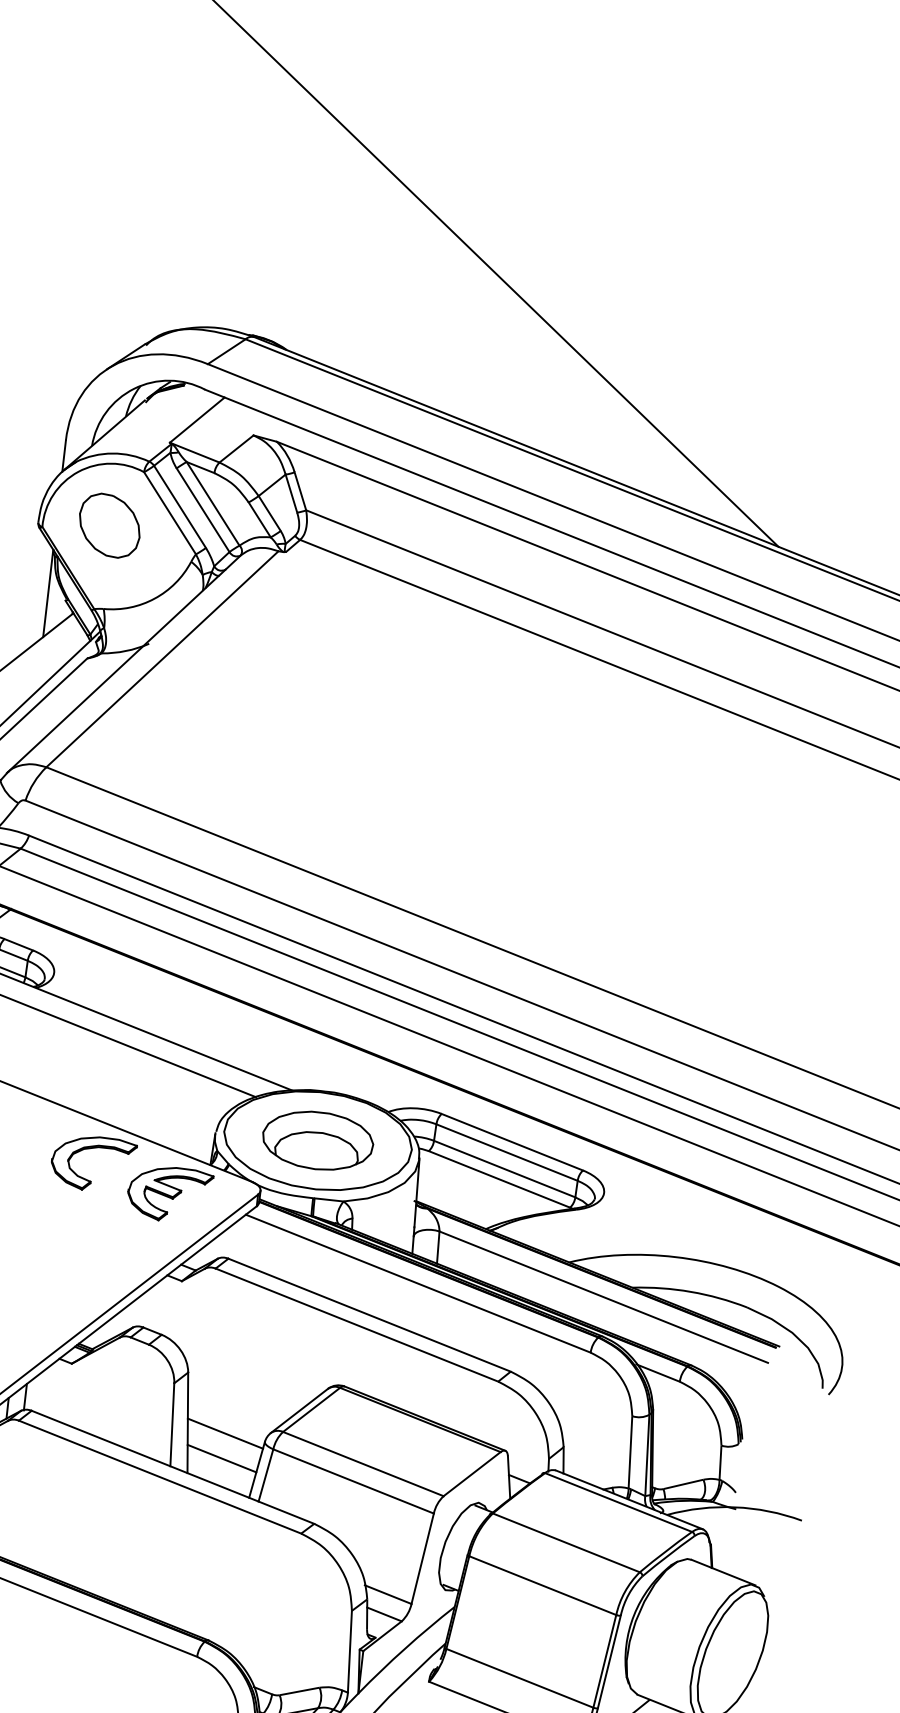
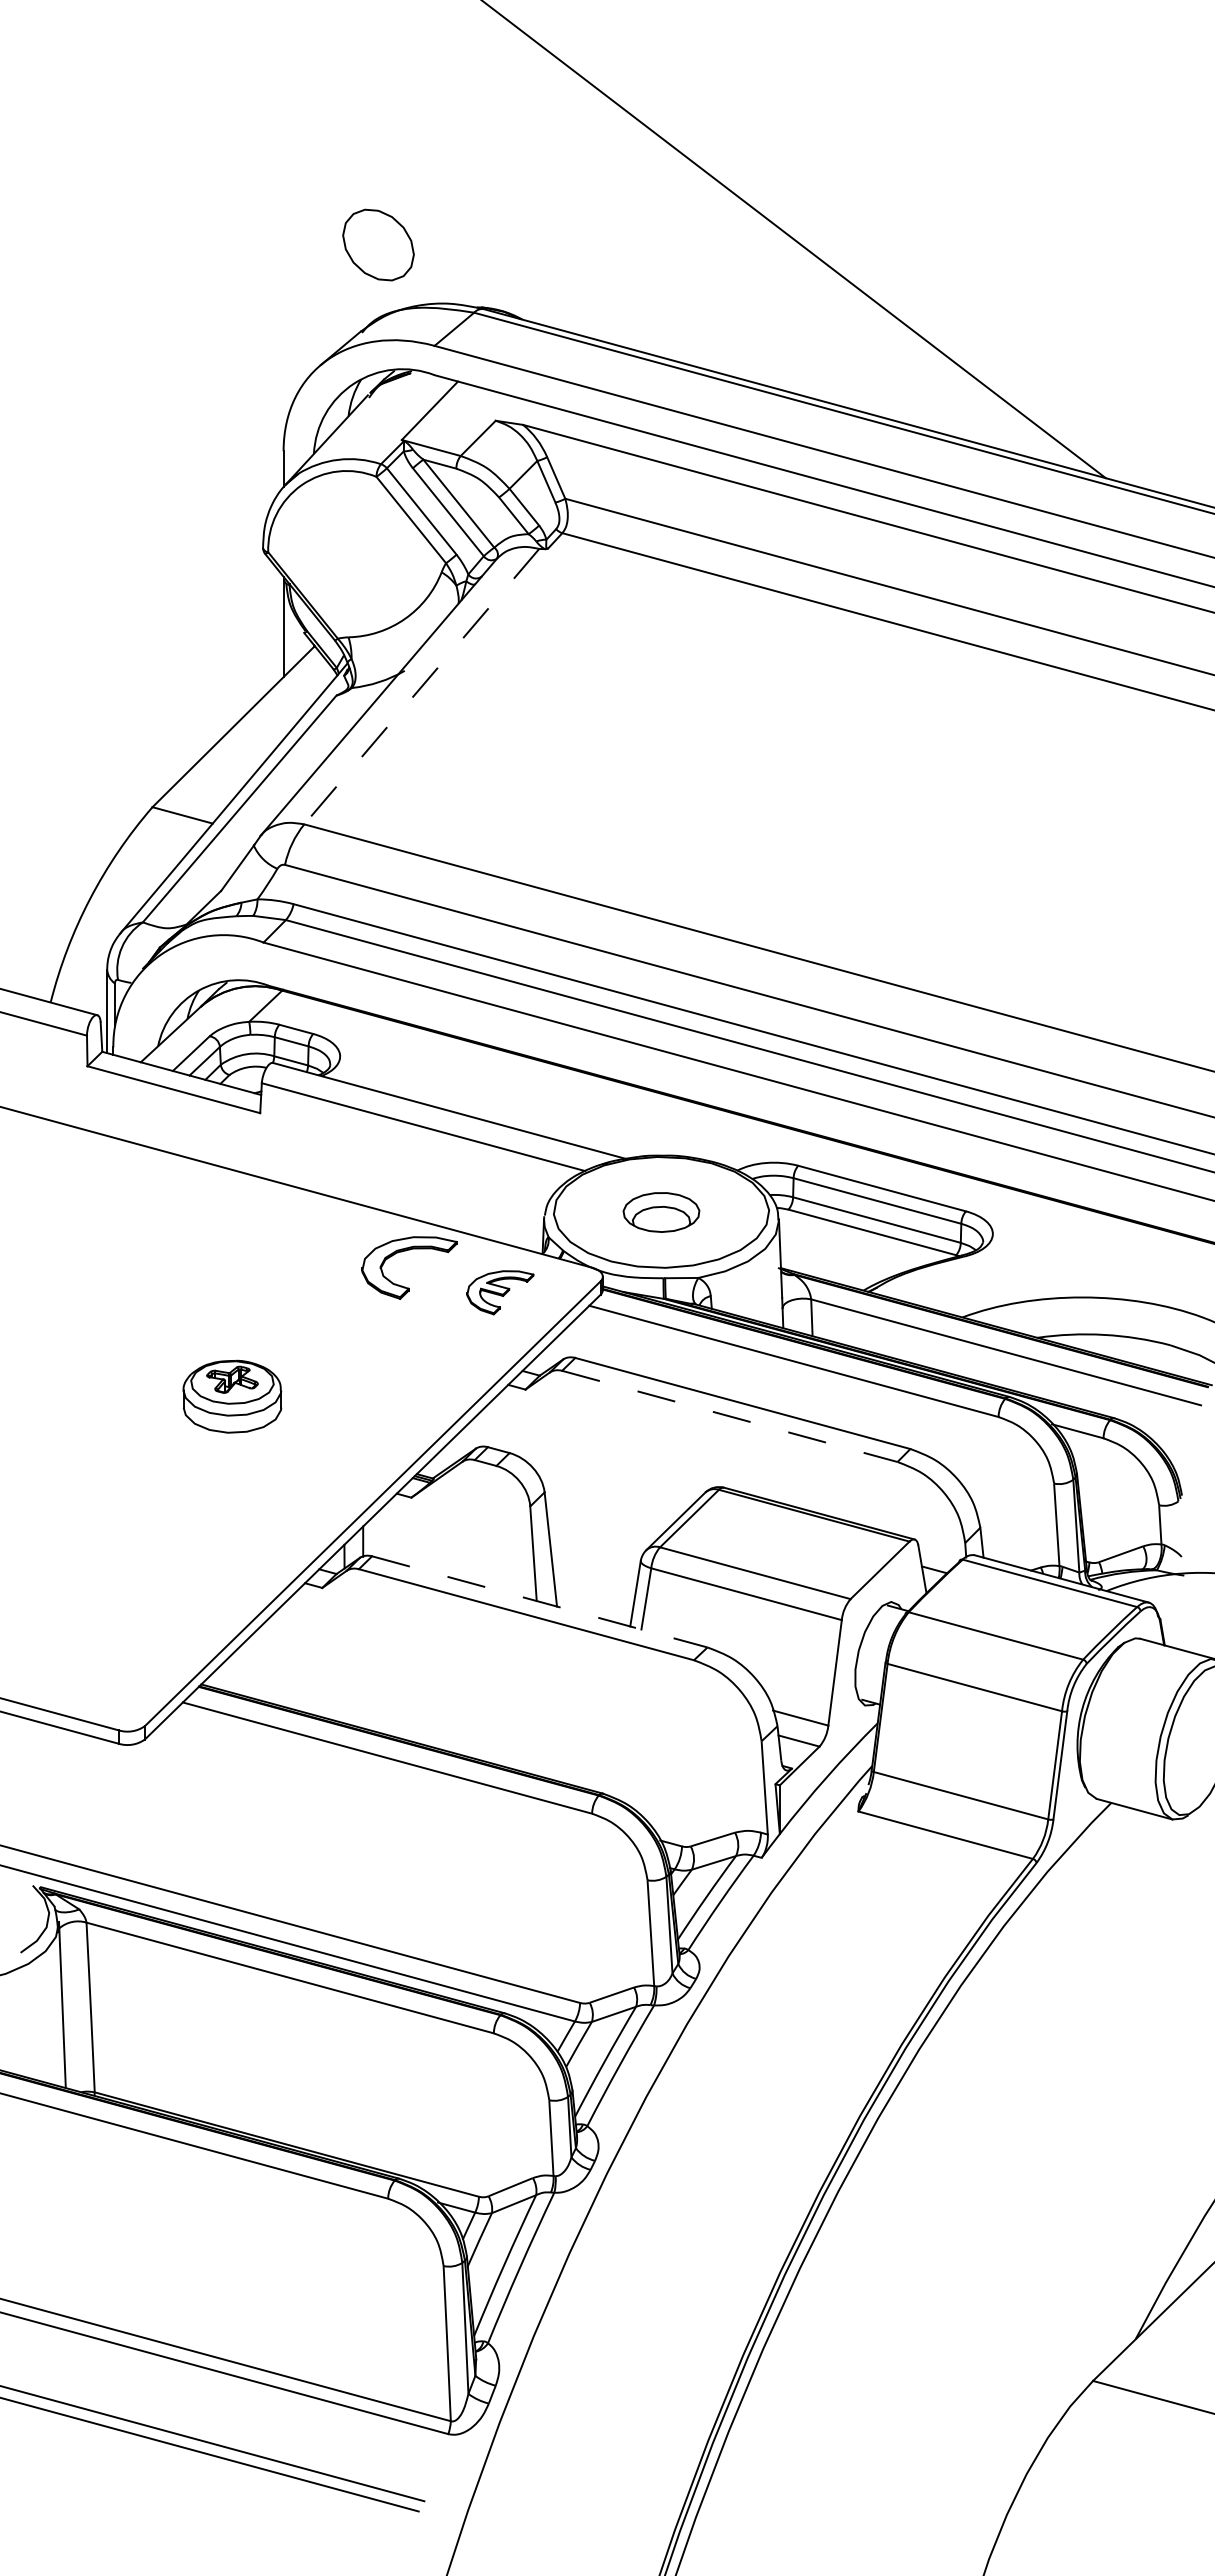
part: (109, 525) -> (378, 244), moved
line: (162, 659) -> (421, 686), solid -> dashed
part: (318, 1140) -> (661, 1212), size x0.6
part: (169, 1194) -> (500, 1292), size x0.7
line: (356, 1325) -> (729, 1416), solid -> dashed
line: (225, 1433) -> (594, 1556), removed
line: (222, 1458) -> (594, 1585), removed
line: (172, 1466) -> (539, 1601), solid -> dashed

